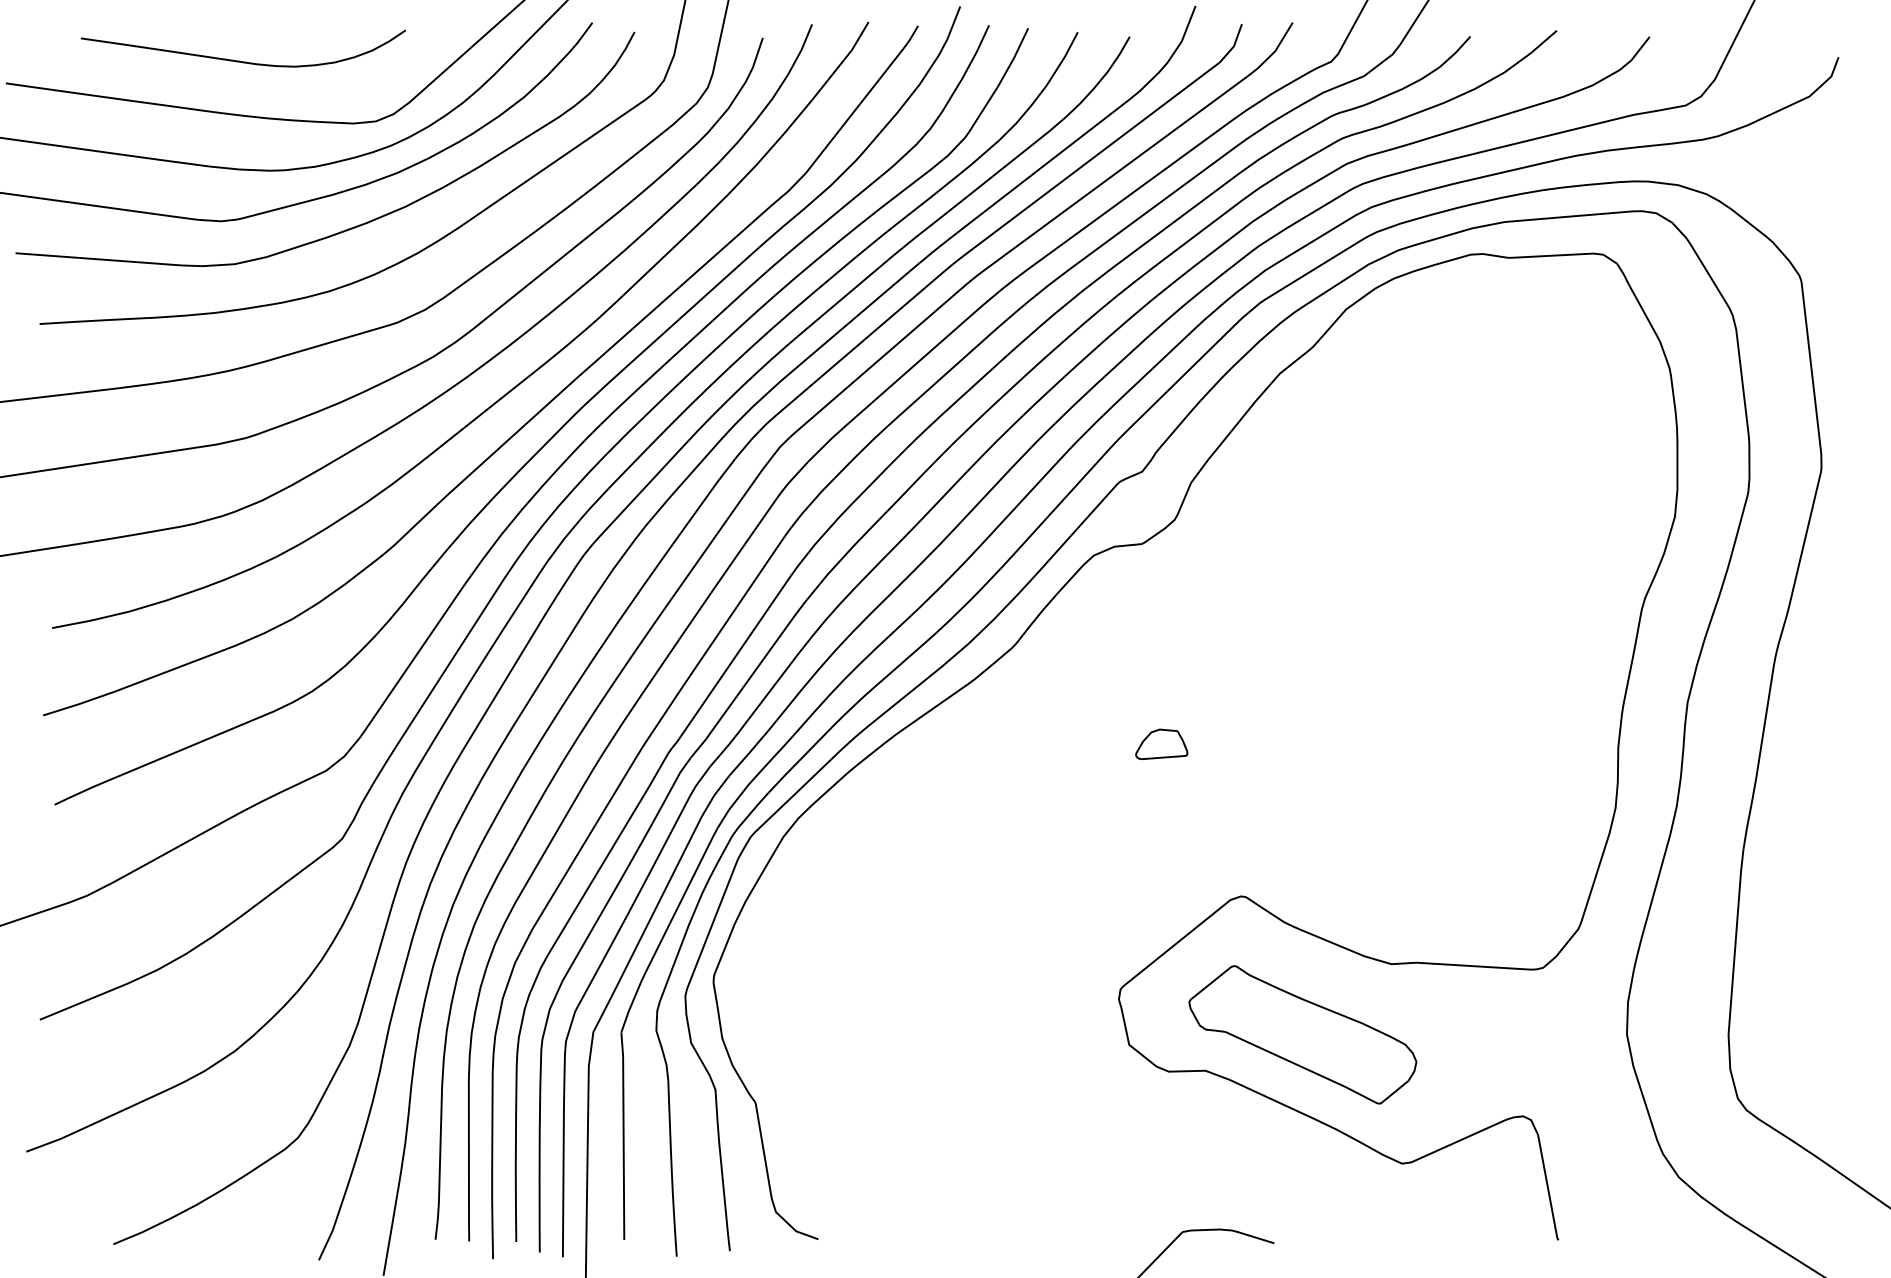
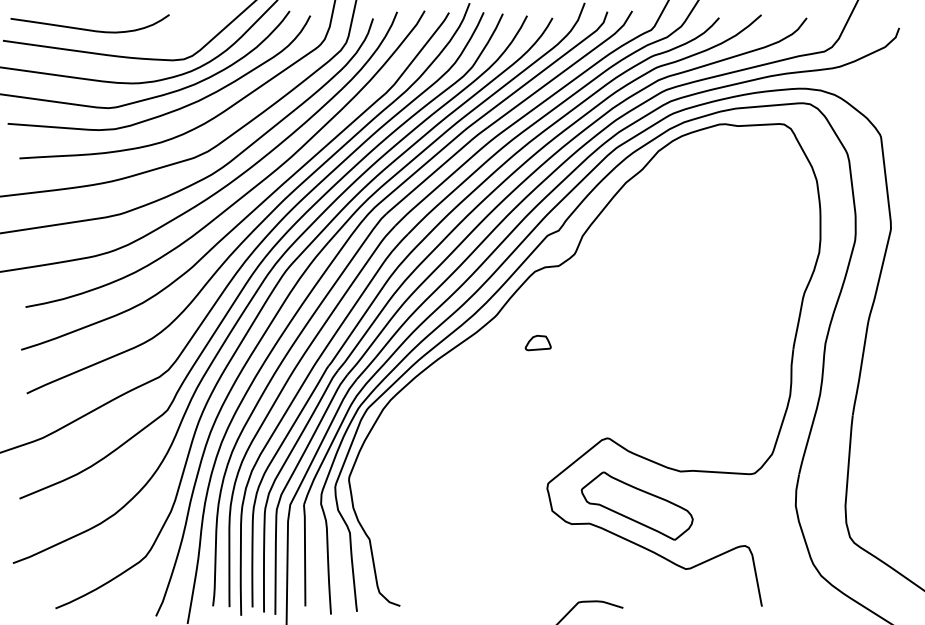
curve: (242, 60) -> (89, 29), moved
part: (1160, 743) -> (537, 342), moved

